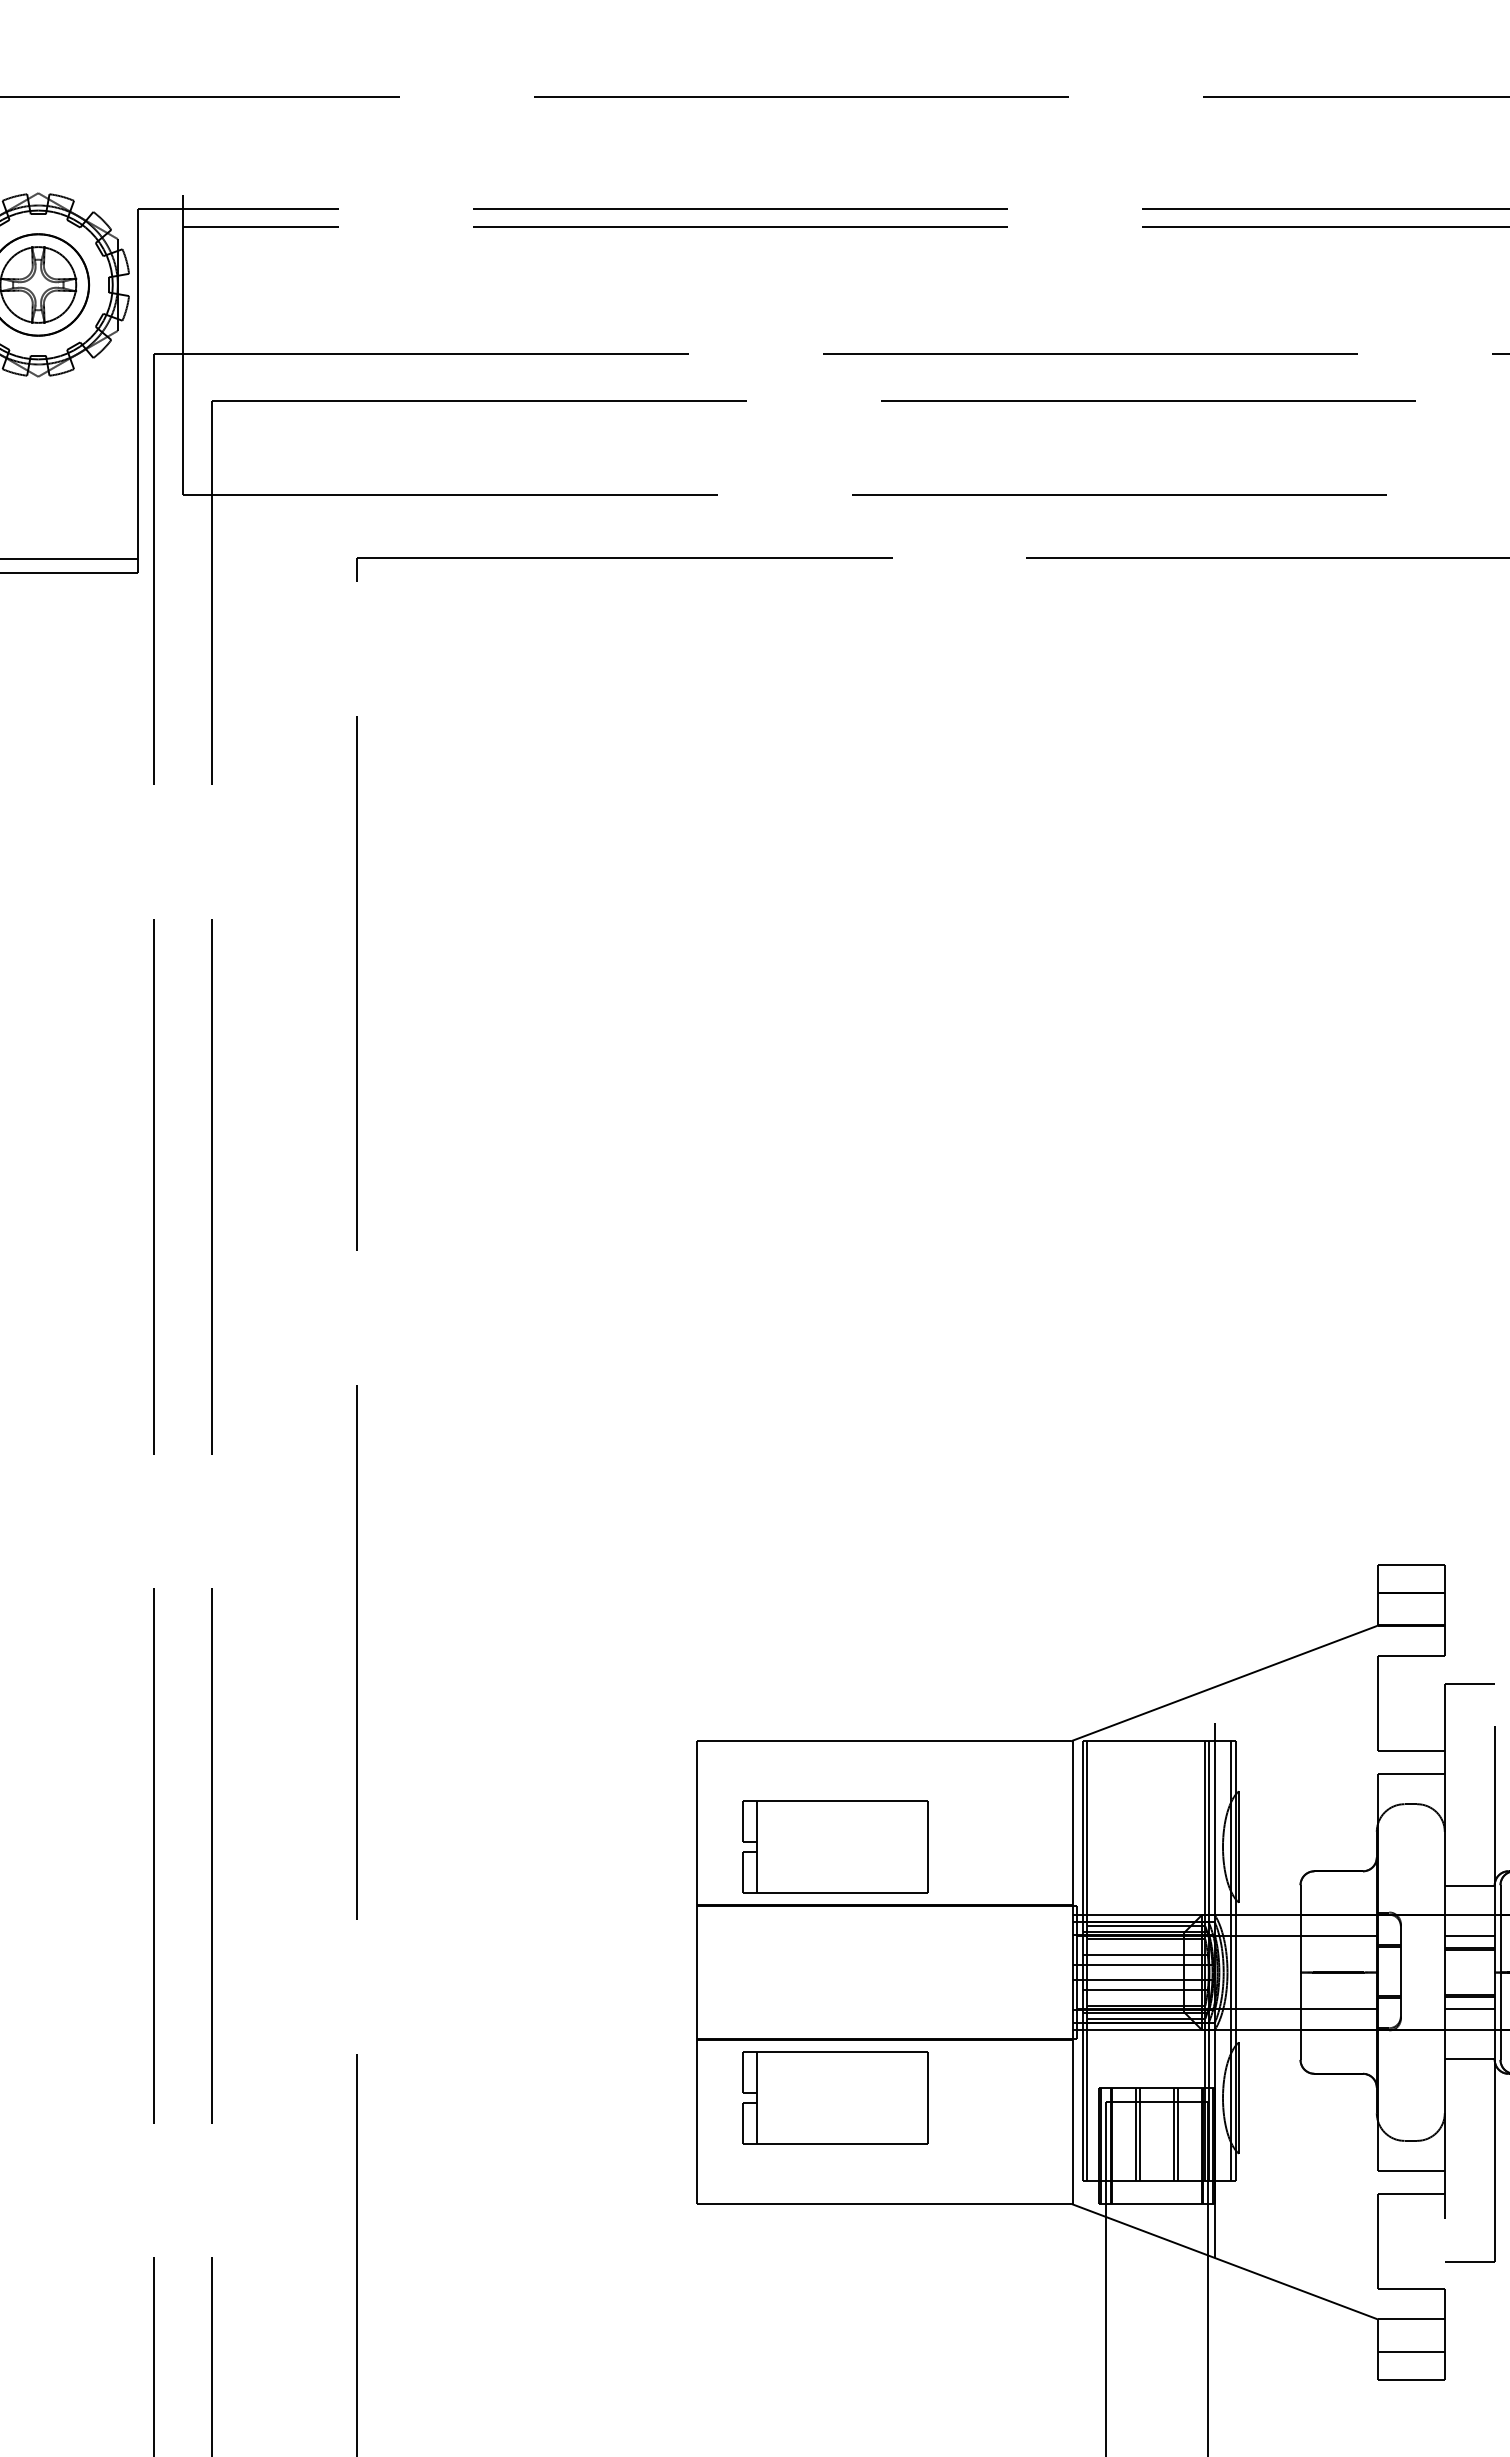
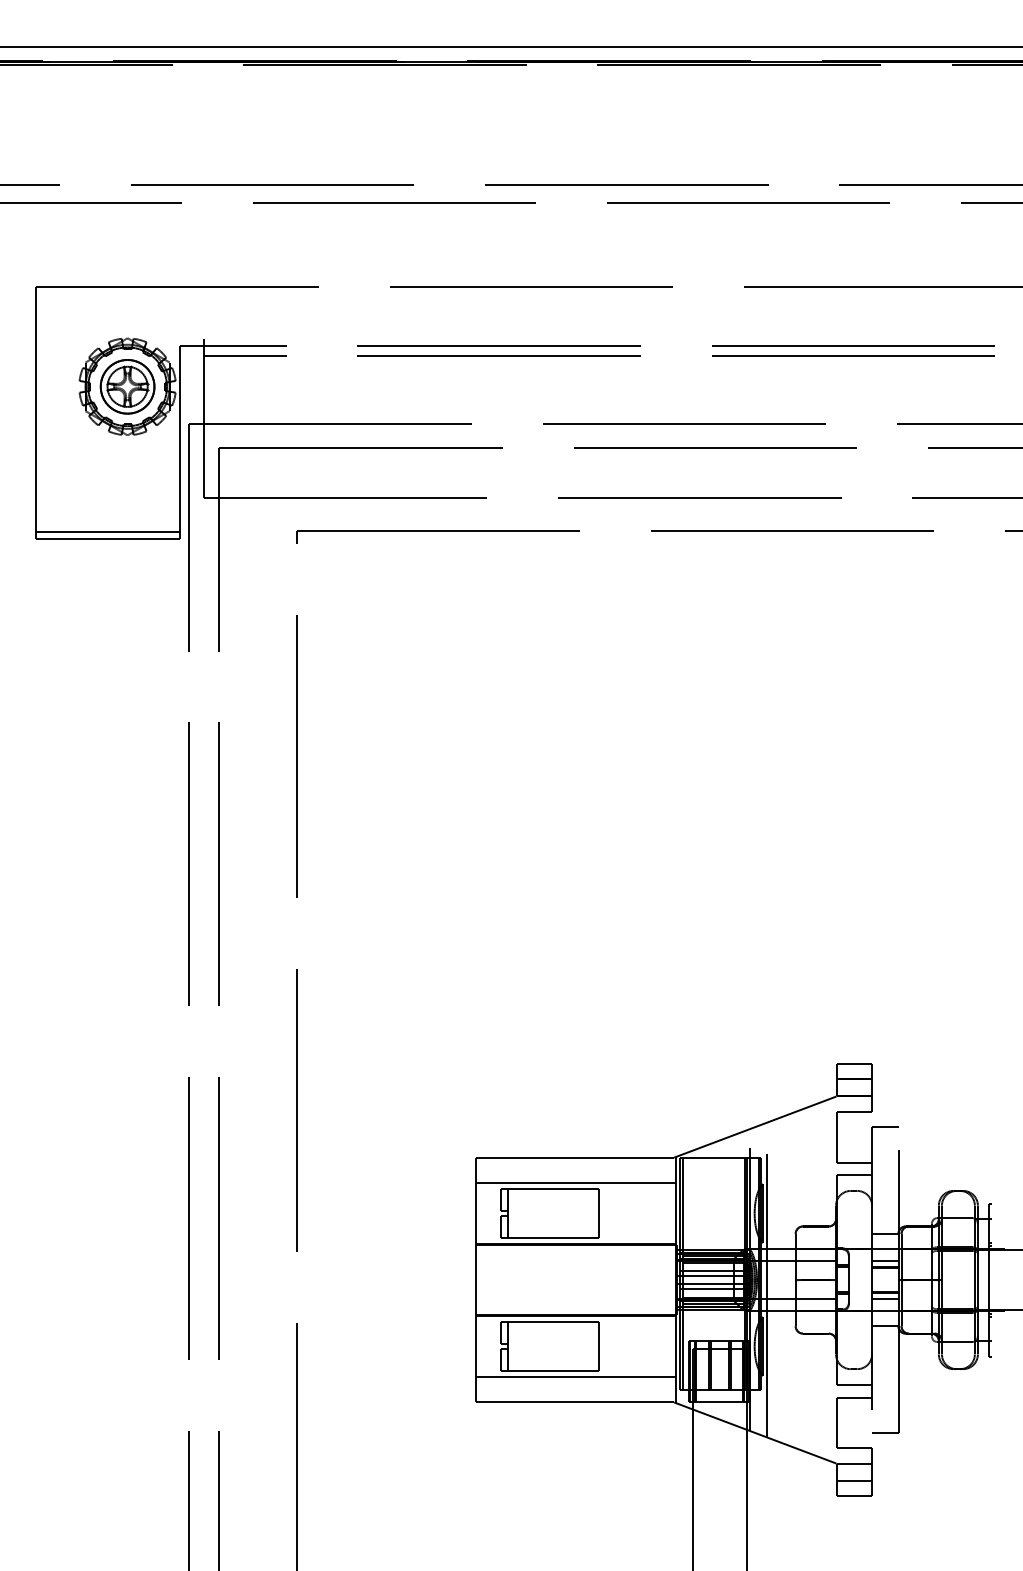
line: (884, 1788) -> (575, 1182), added
line: (1245, 1971) -> (766, 1279), added
line: (884, 2156) -> (575, 1377), added

